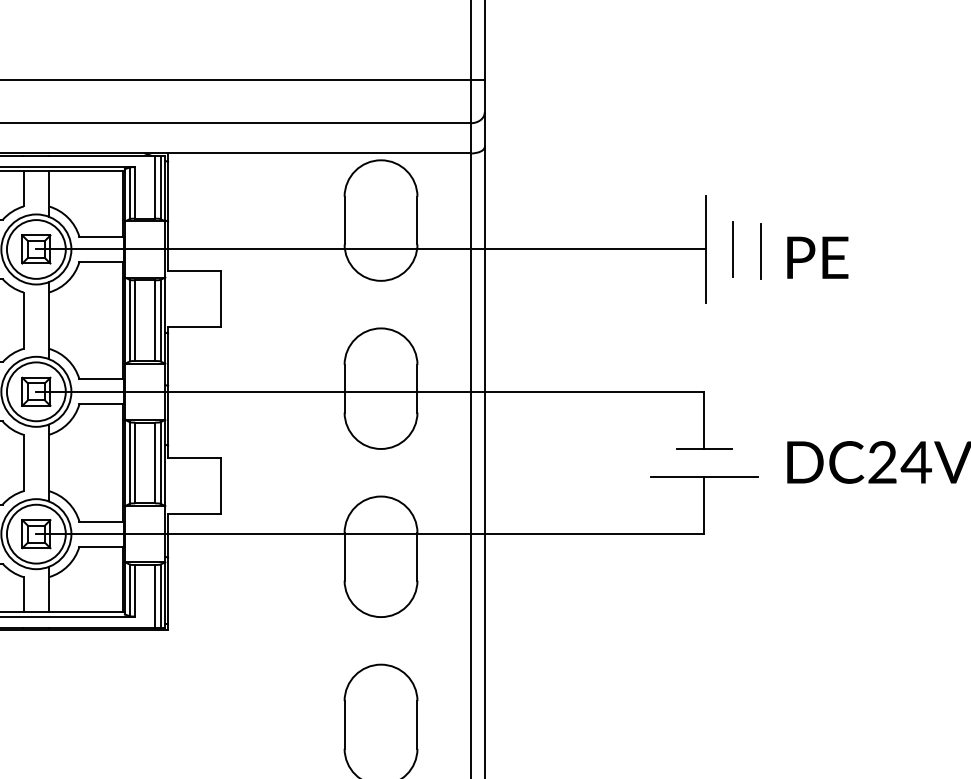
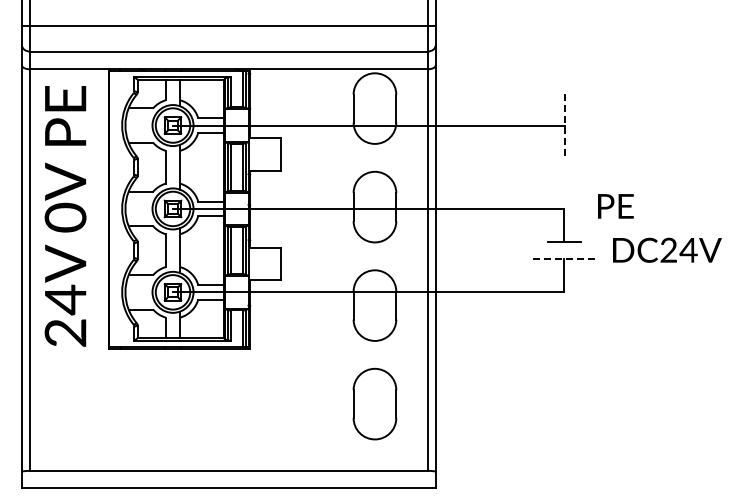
line: (733, 249) -> (581, 125), removed
line: (706, 251) -> (565, 126), solid -> dashed
line: (760, 251) -> (597, 126), removed
text: (817, 257) -> (615, 206), moved
line: (704, 476) -> (564, 258), solid -> dashed

